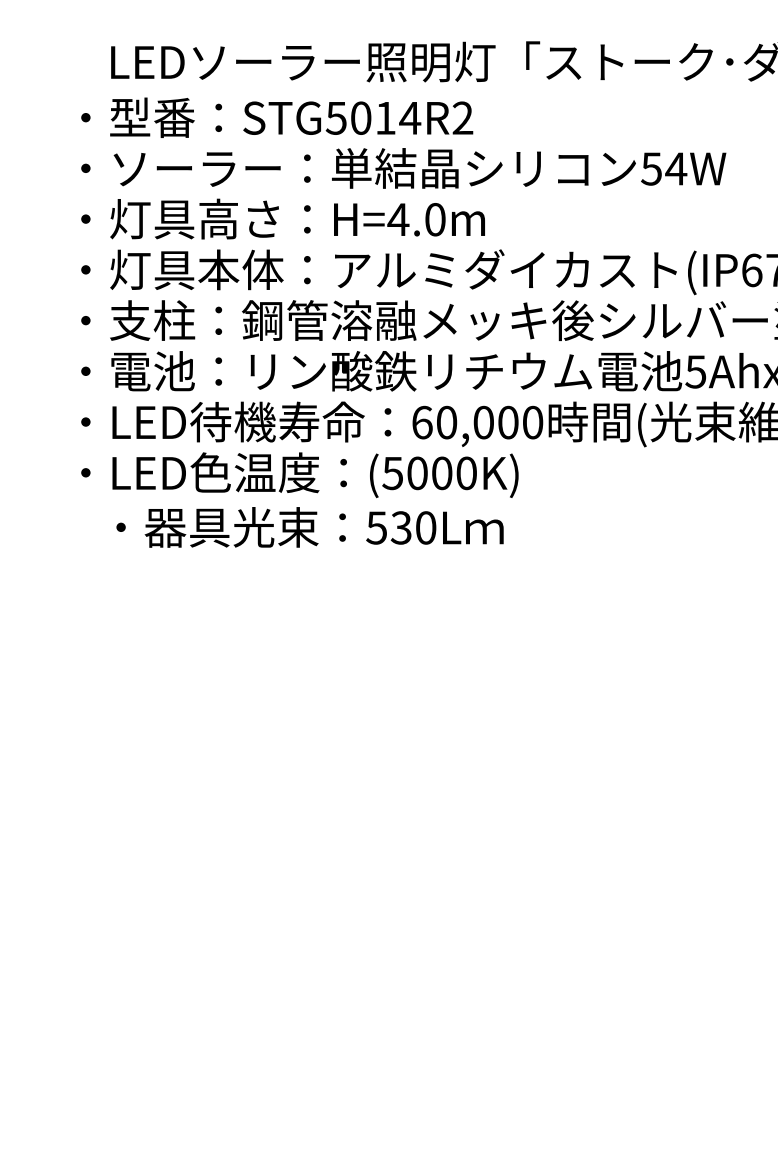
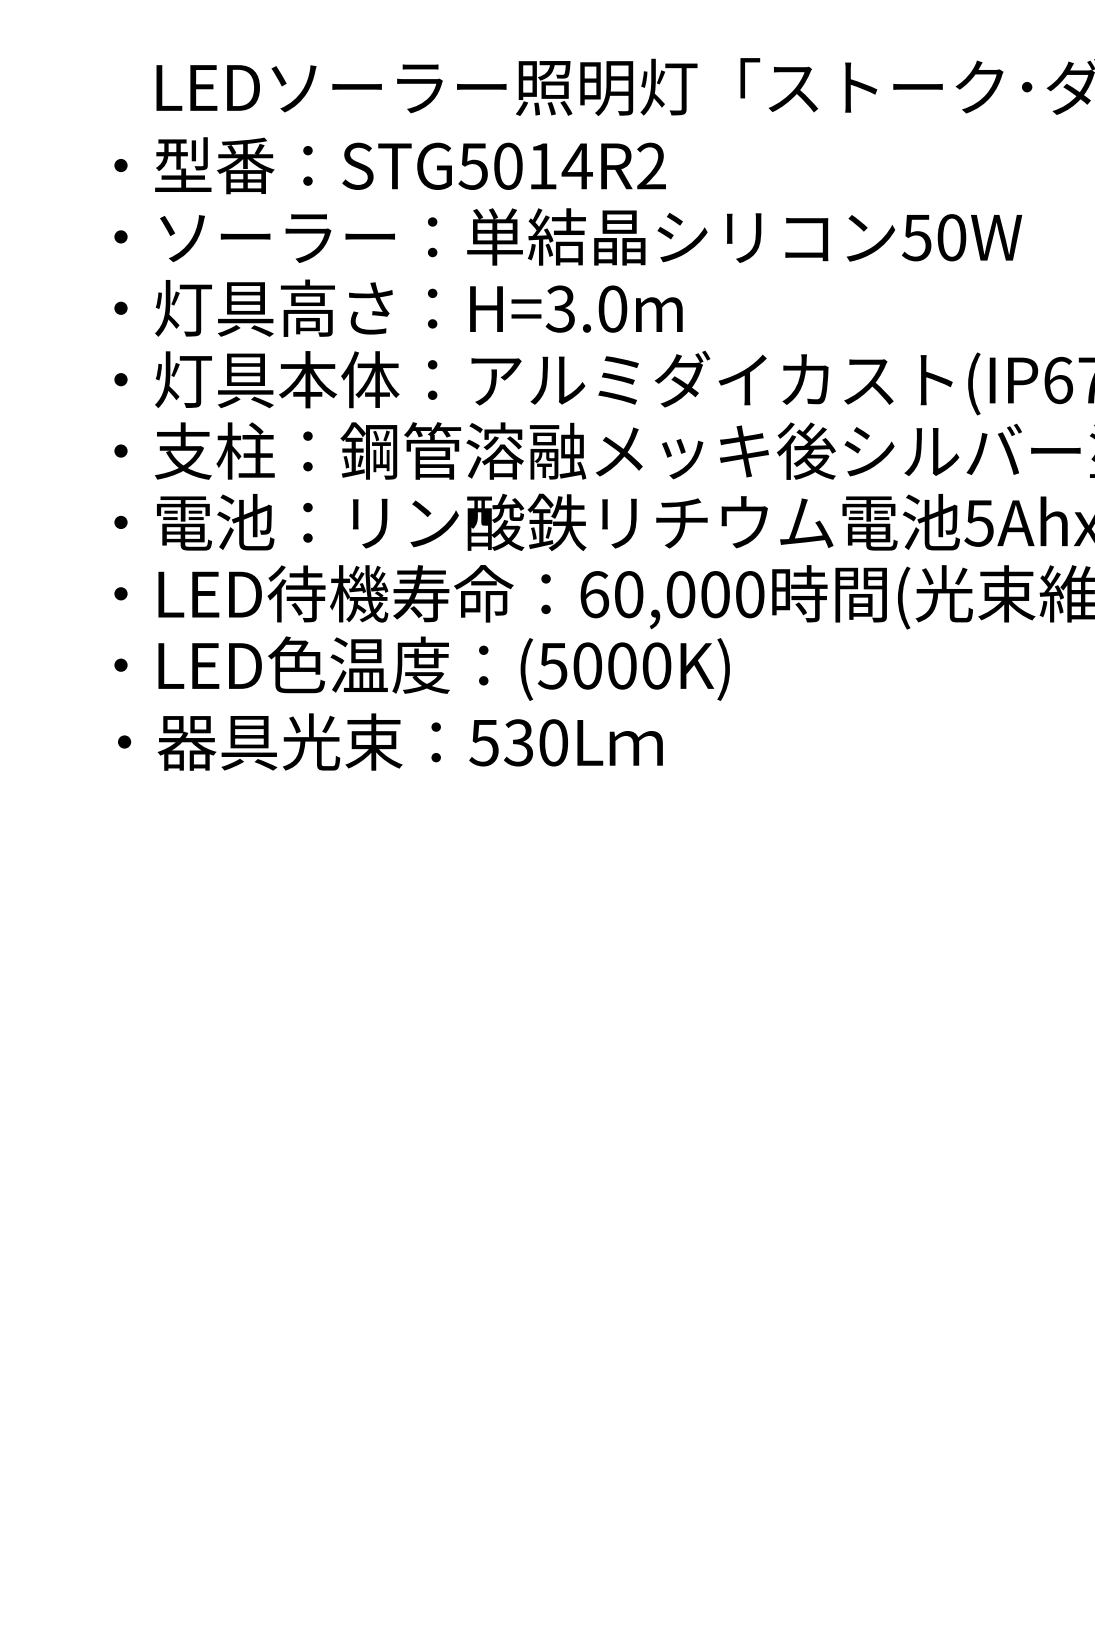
text: (676, 168) -> (951, 237), 54W -> 50W
text: (398, 219) -> (560, 308), H=4.0m -> H=3.0m
text: (310, 527) -> (390, 741), moved

